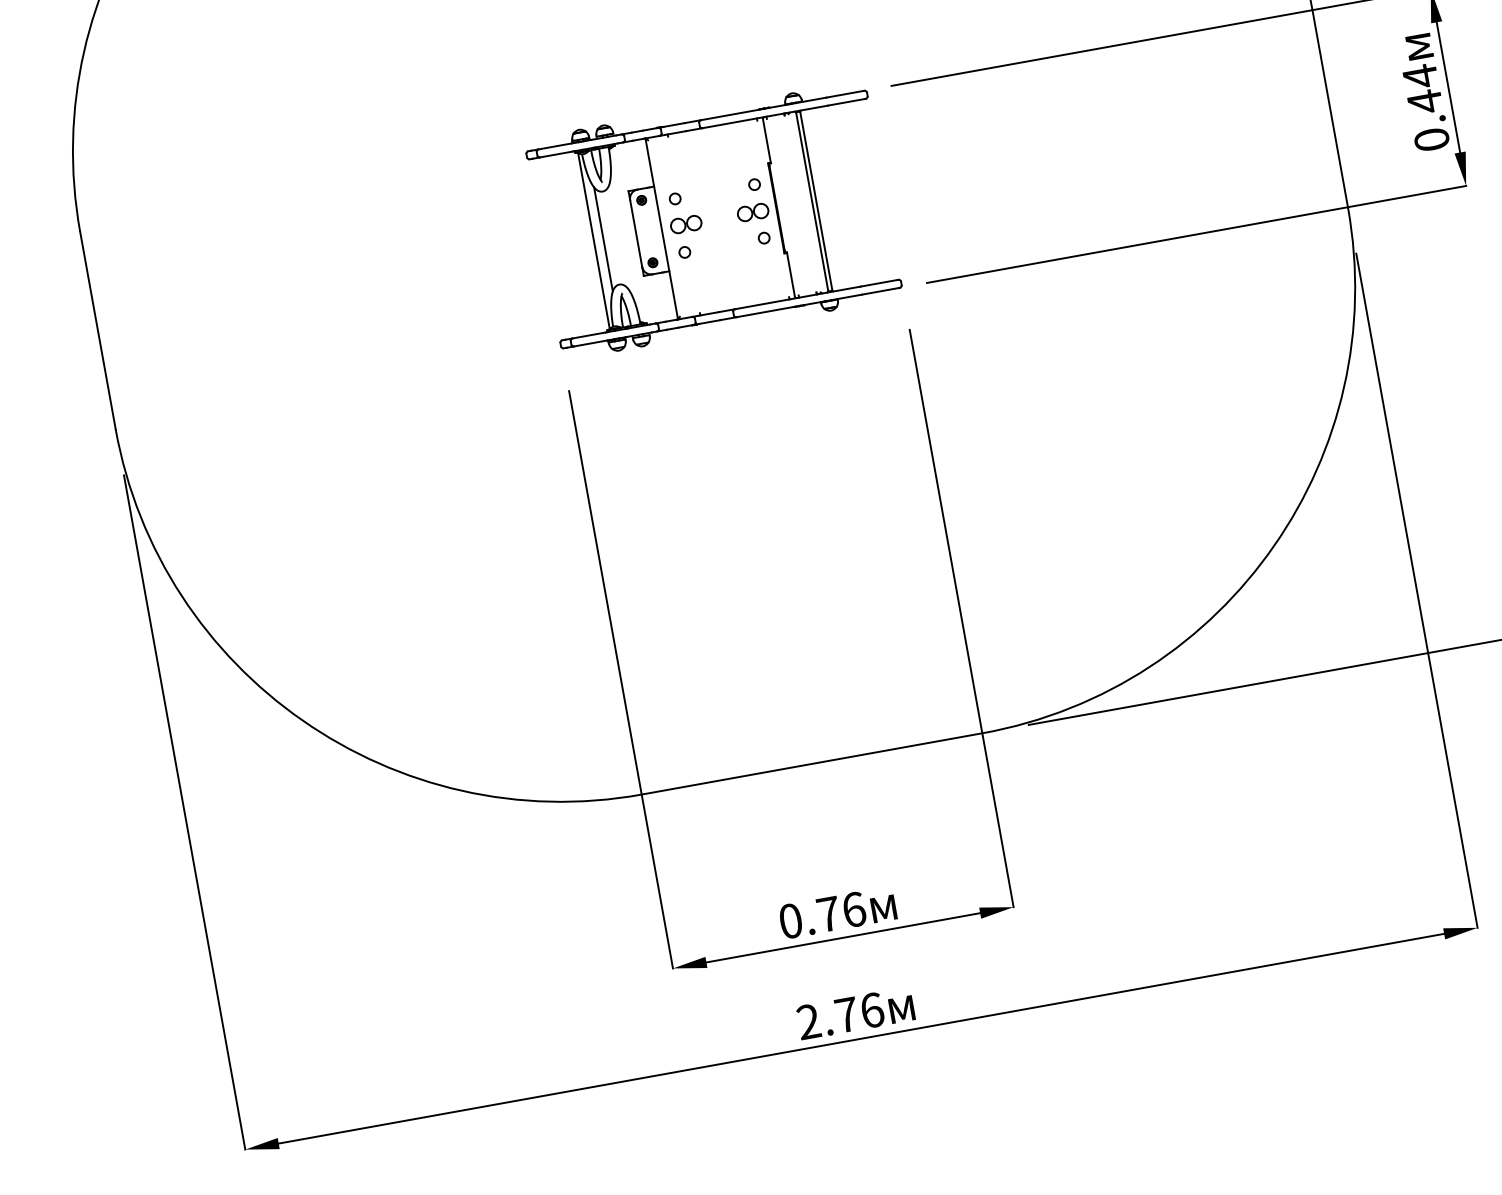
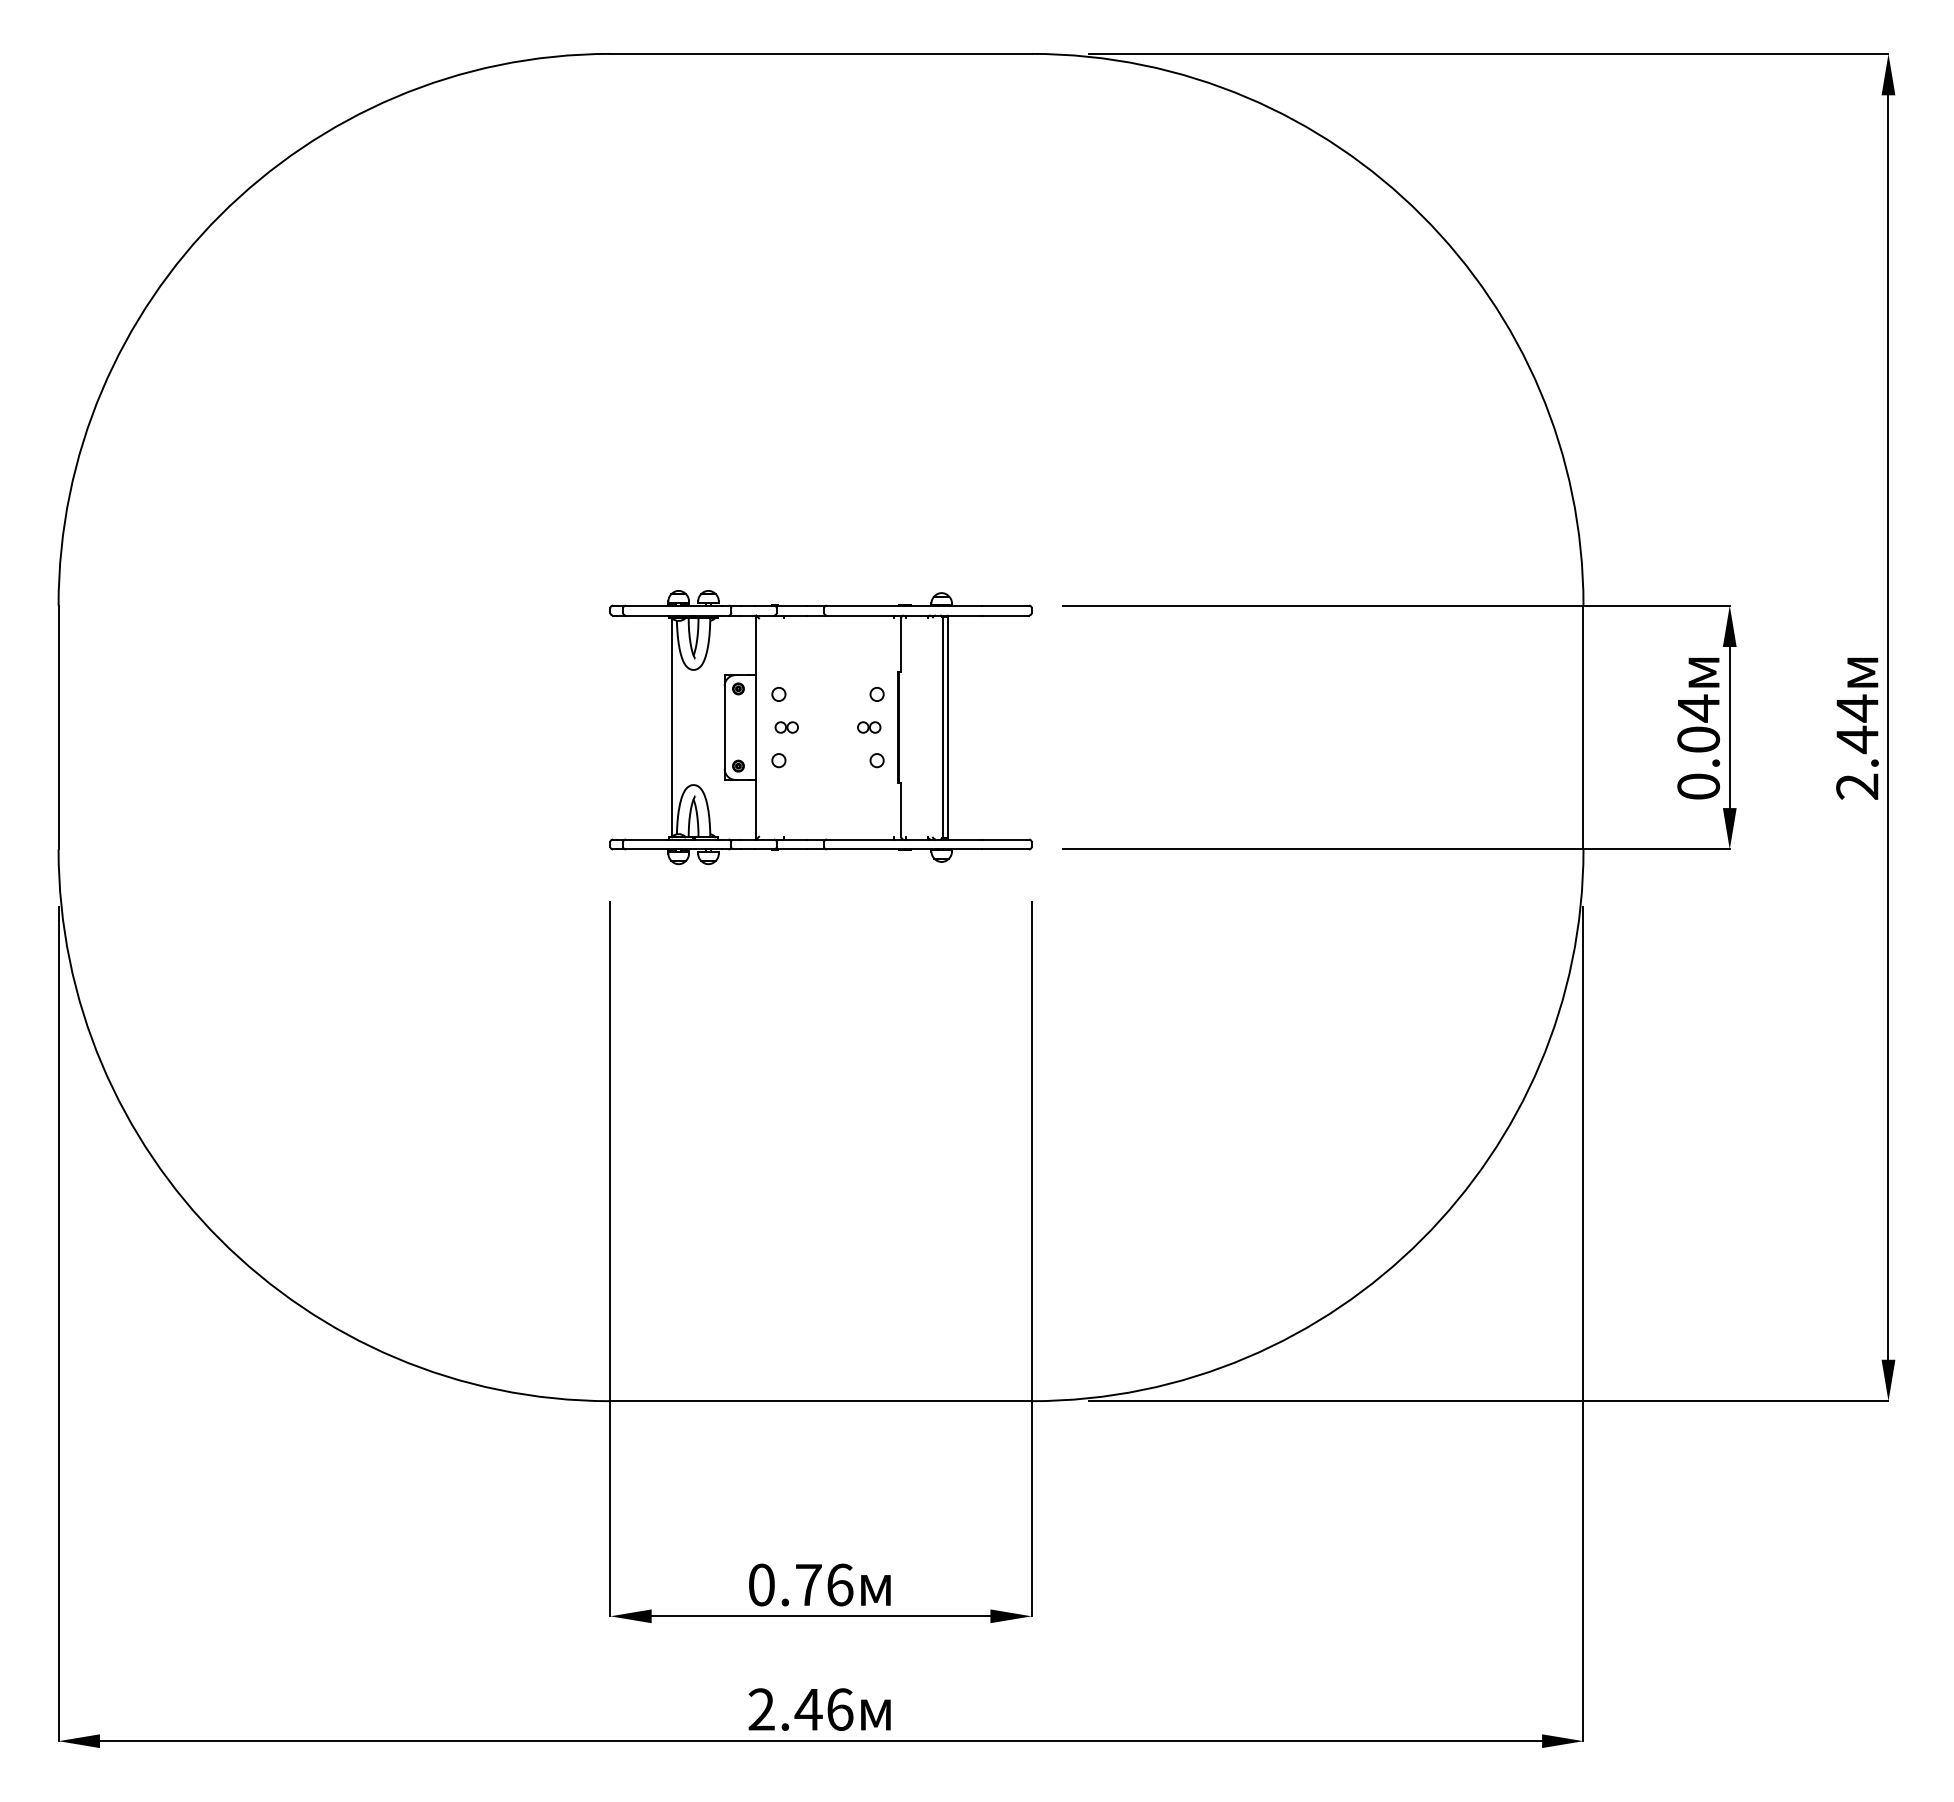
text: (1424, 101) -> (1698, 739), 0.44 -> 0.04
part: (752, 212) -> (868, 727), size x0.6
part: (686, 224) -> (786, 727), size x0.6
line: (603, 239) -> (684, 727), removed
text: (846, 1014) -> (808, 1709), 2.76 -> 2.46

